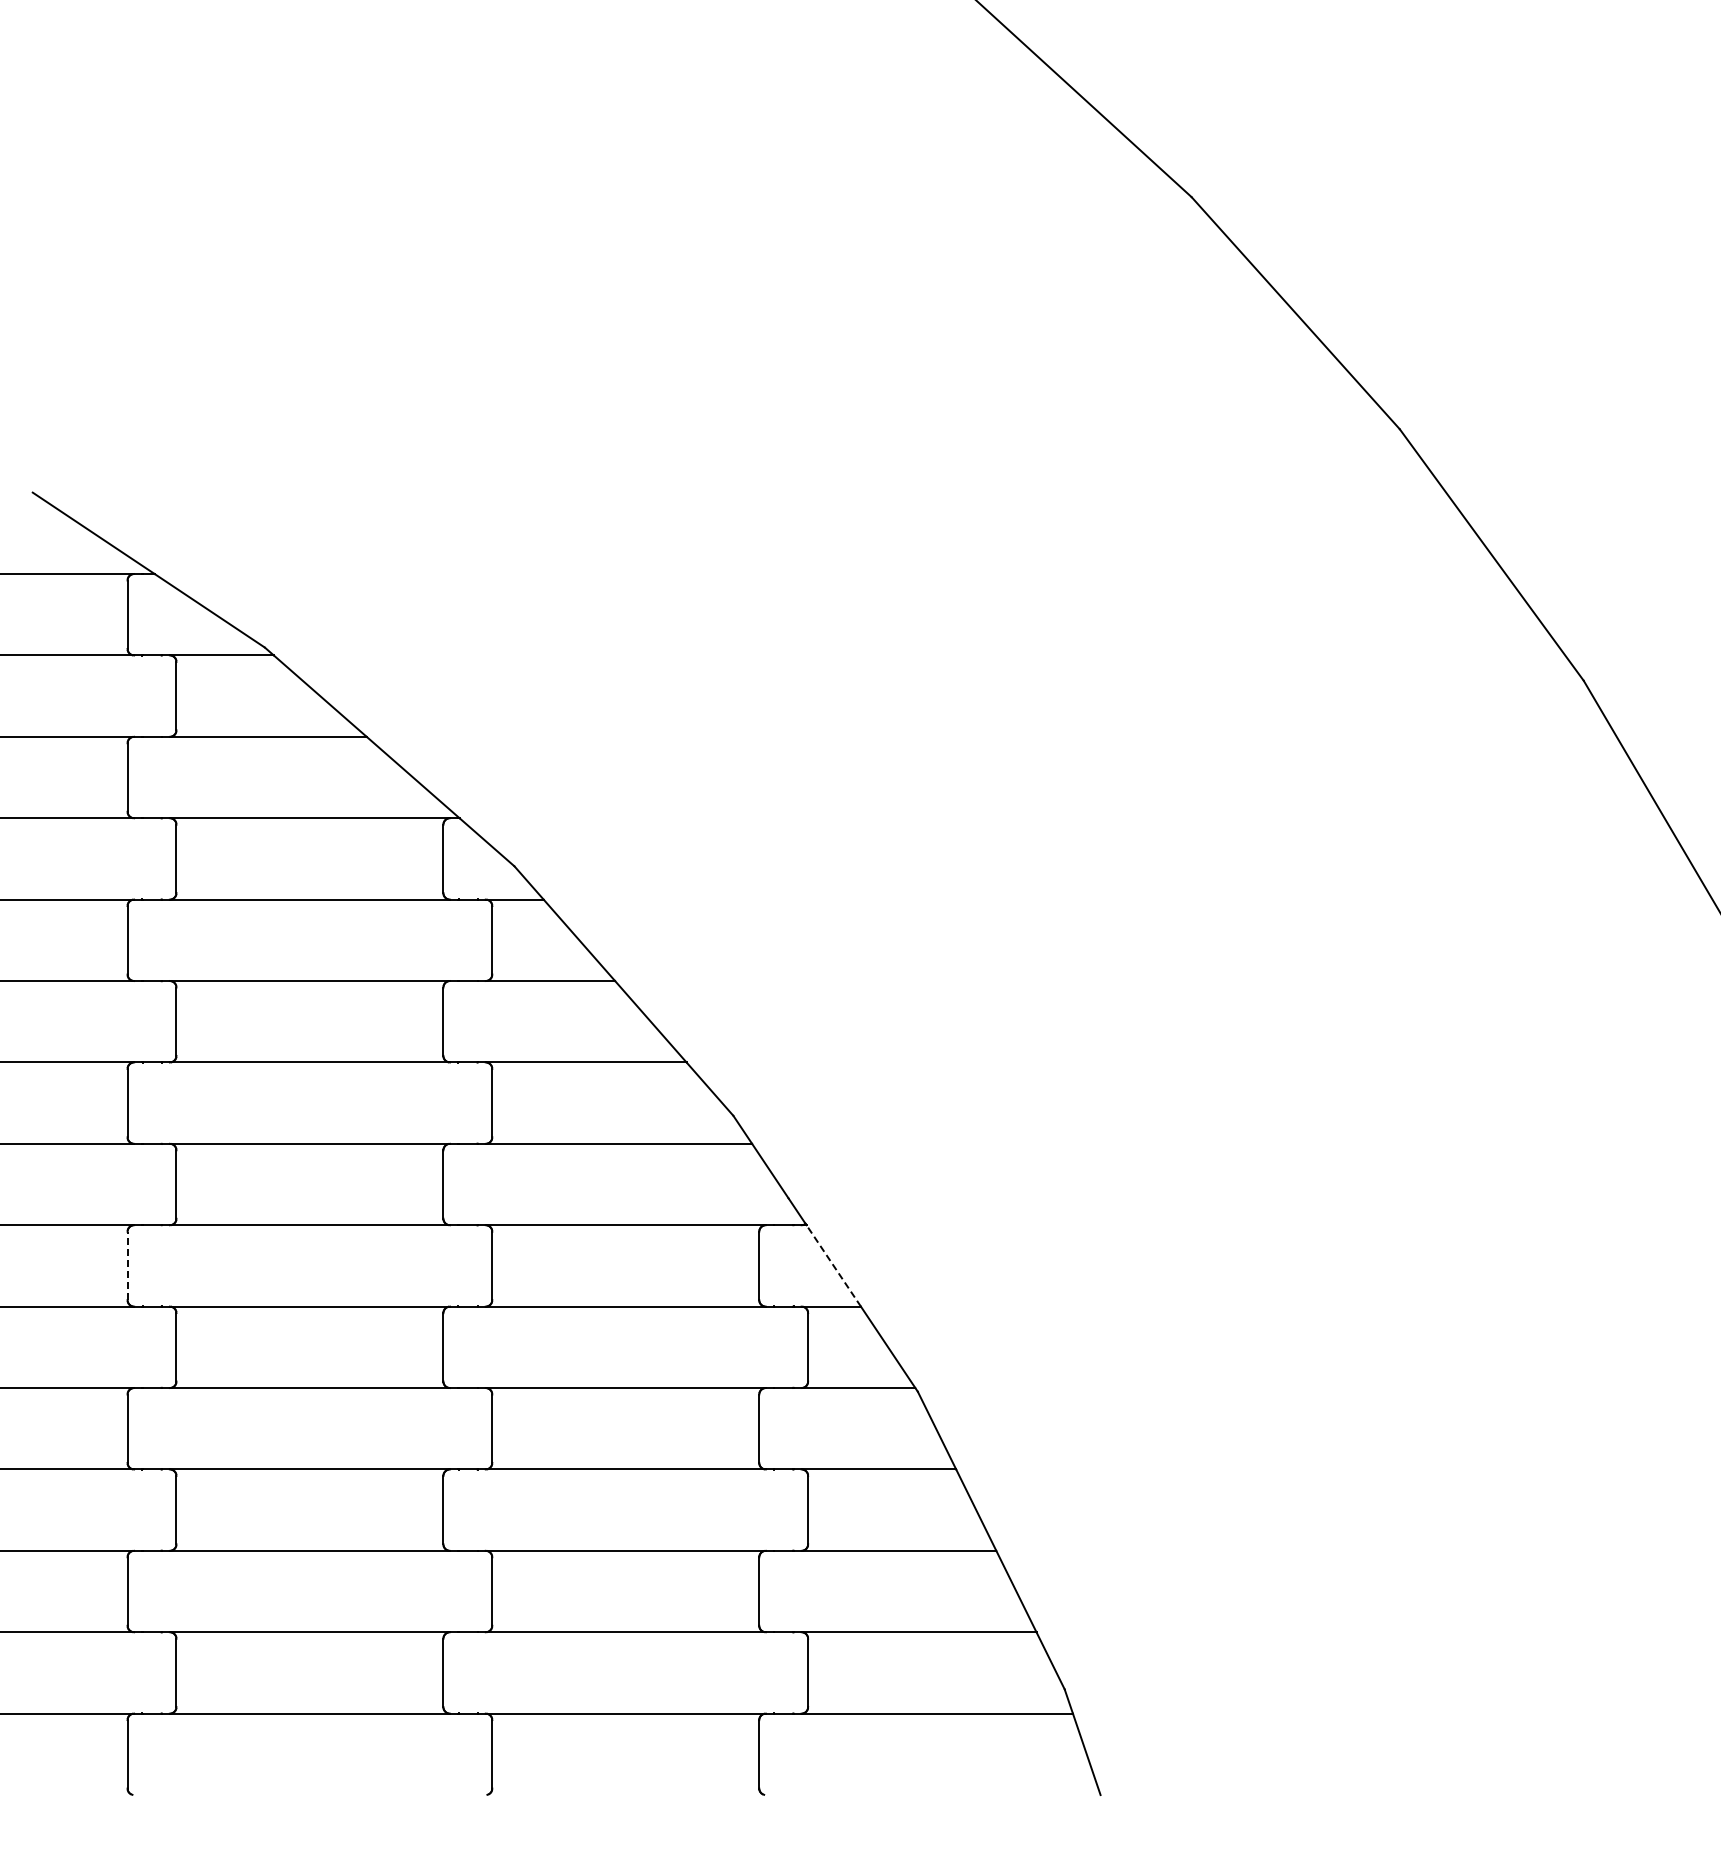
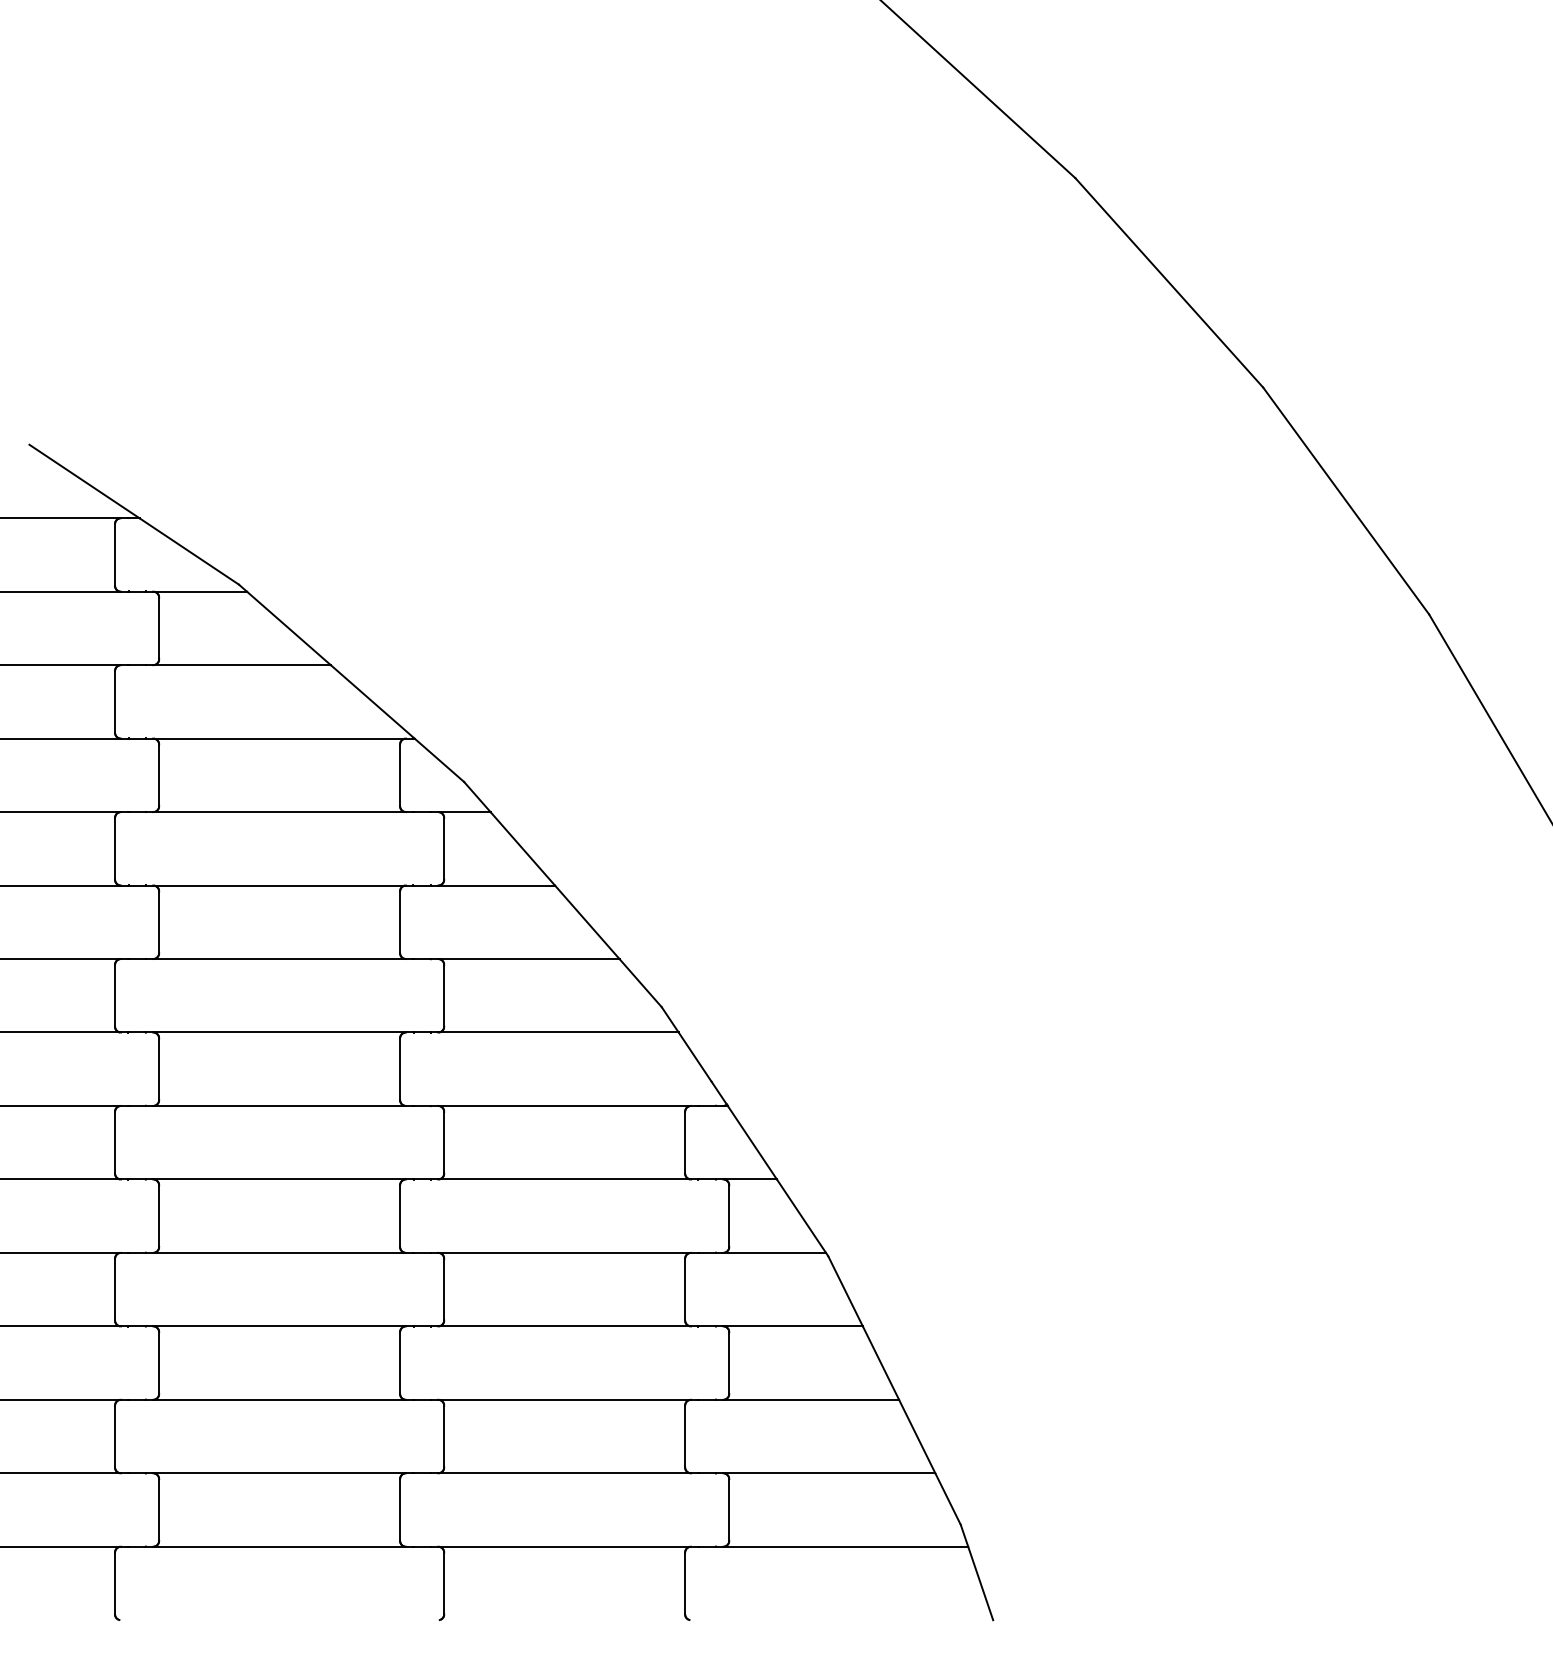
line: (127, 1265) -> (114, 1142), dashed -> solid
line: (833, 1265) -> (752, 1142), dashed -> solid

